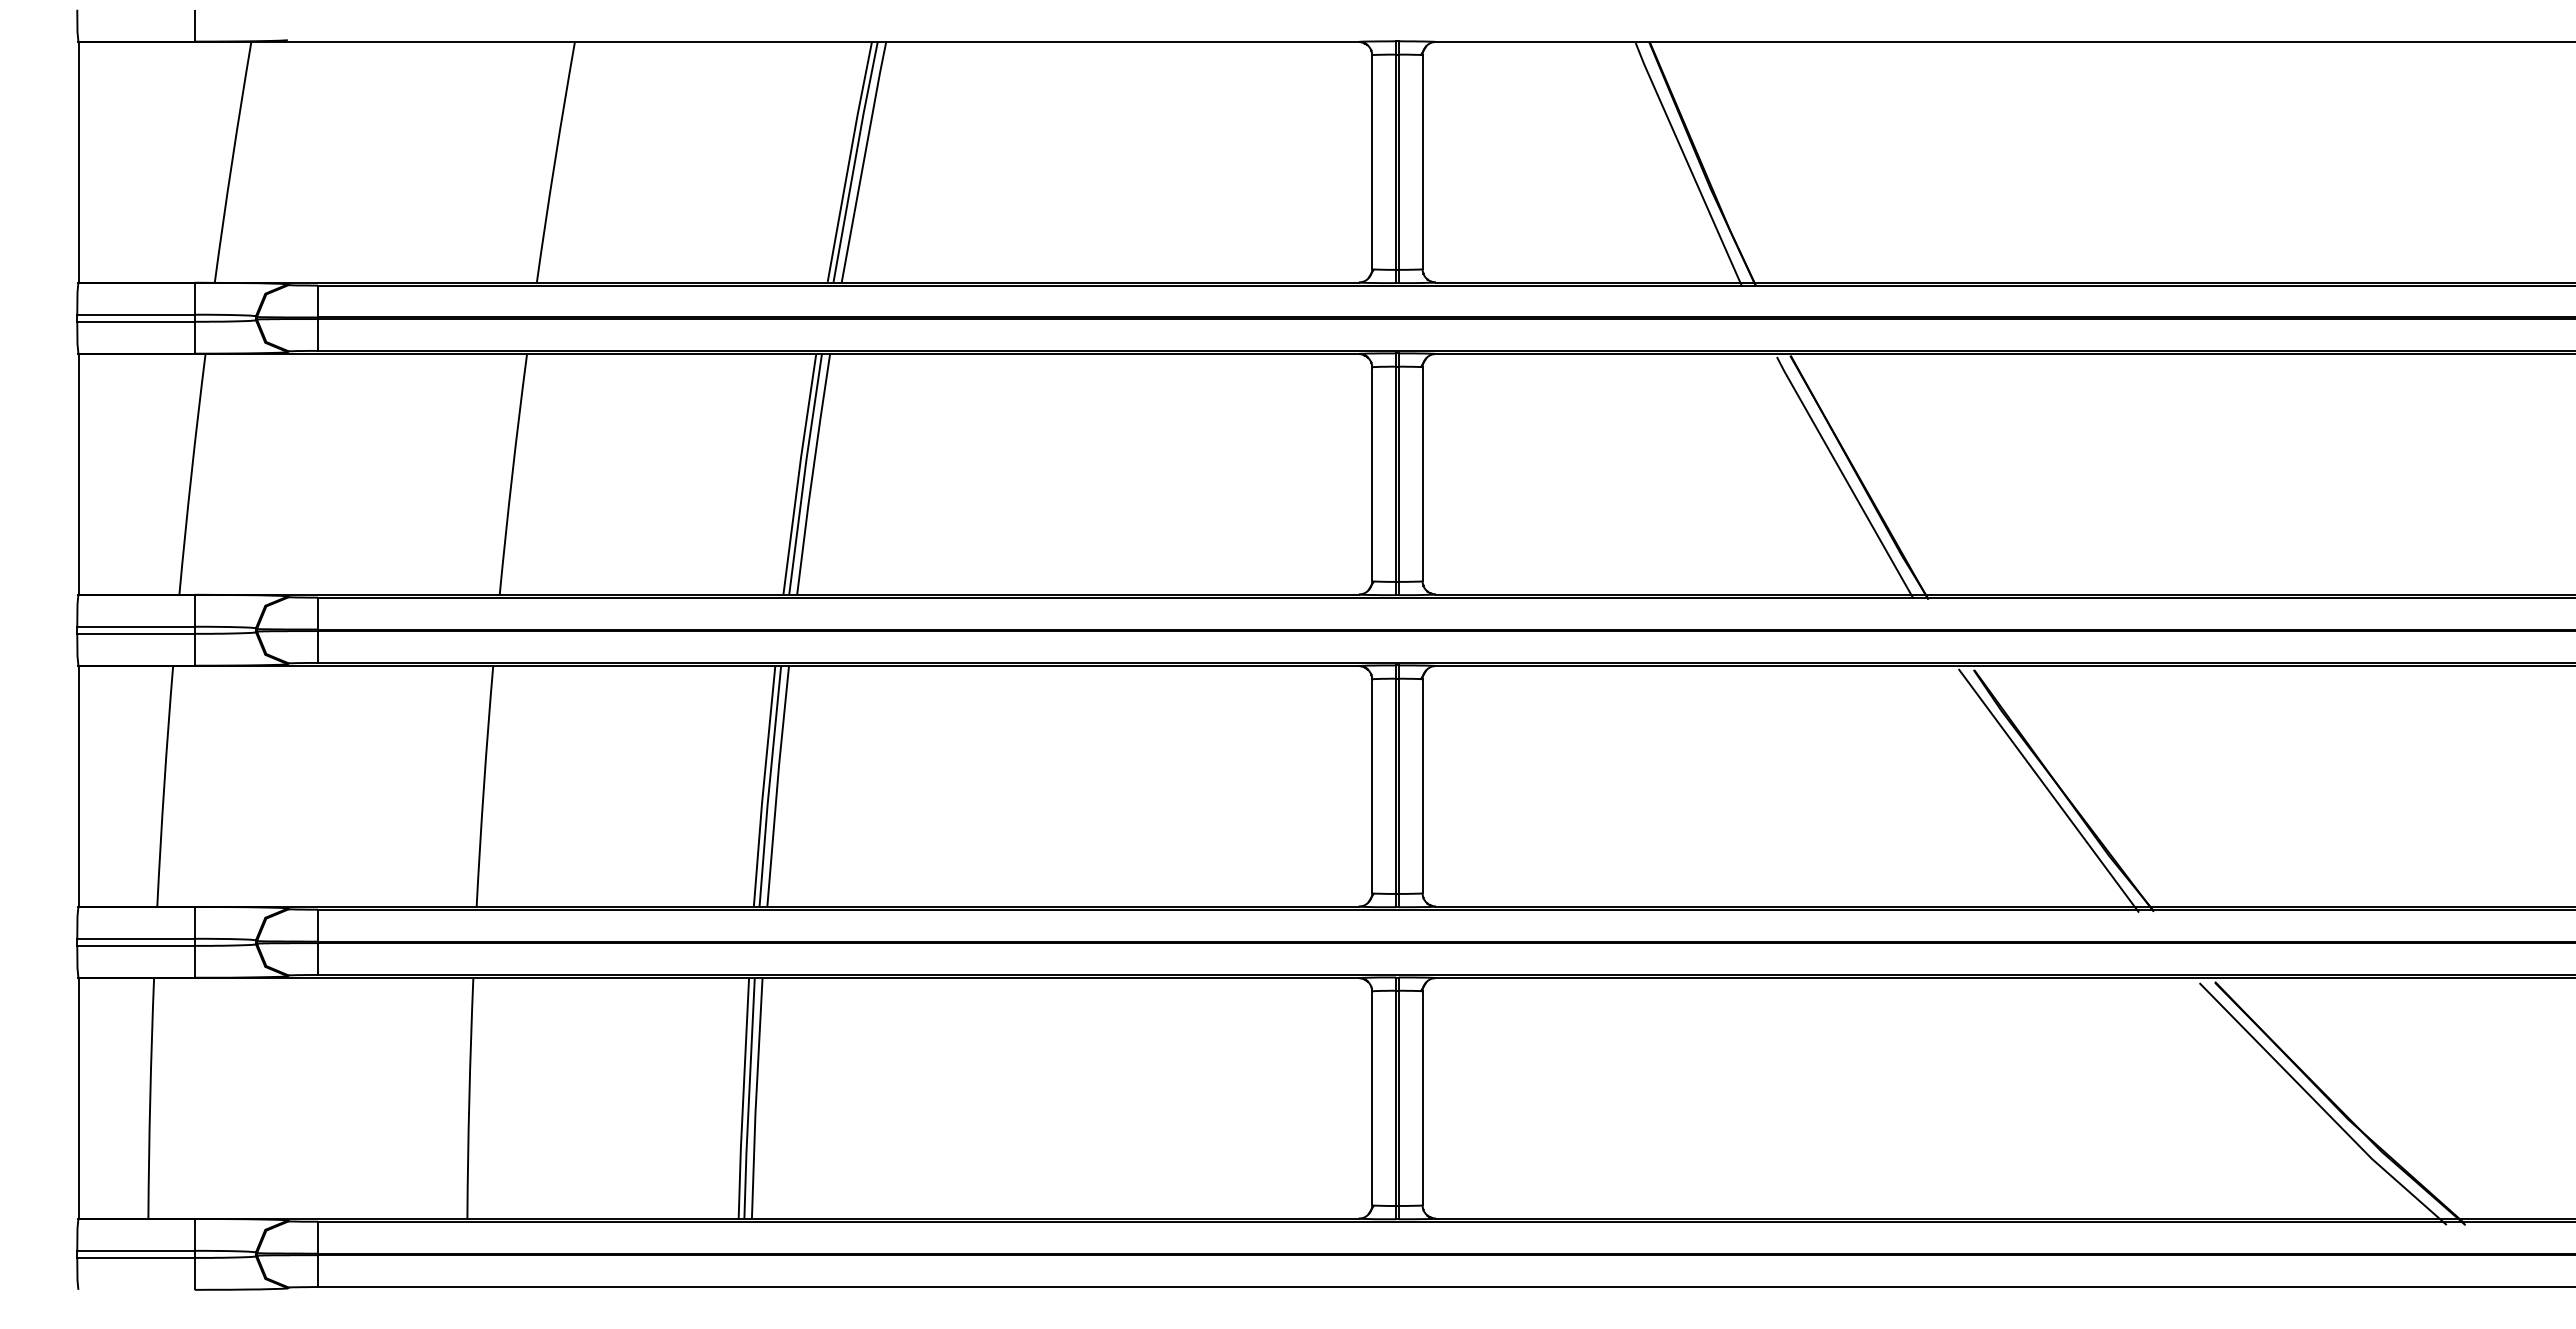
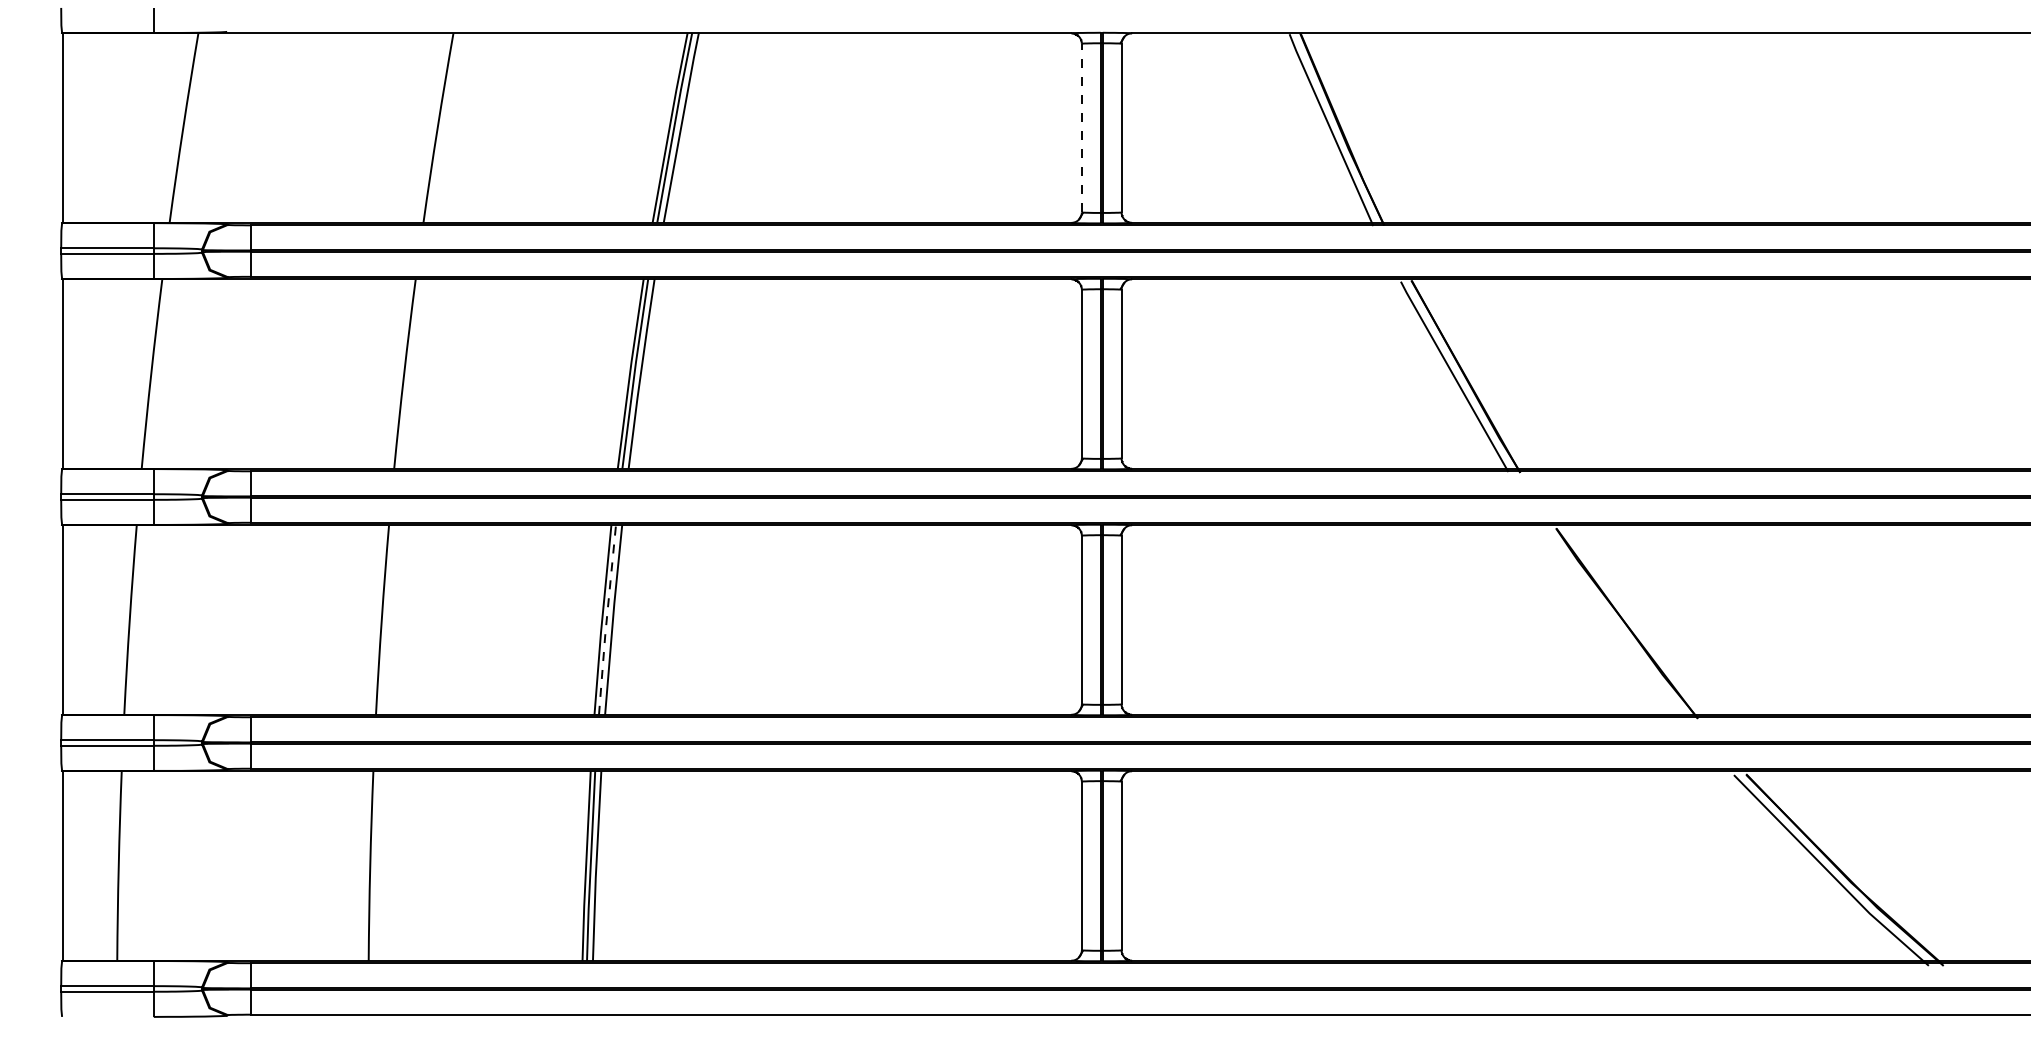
line: (1372, 162) -> (1082, 128), solid -> dashed
line: (769, 786) -> (606, 620), solid -> dashed
line: (2048, 790) -> (1614, 623), removed

